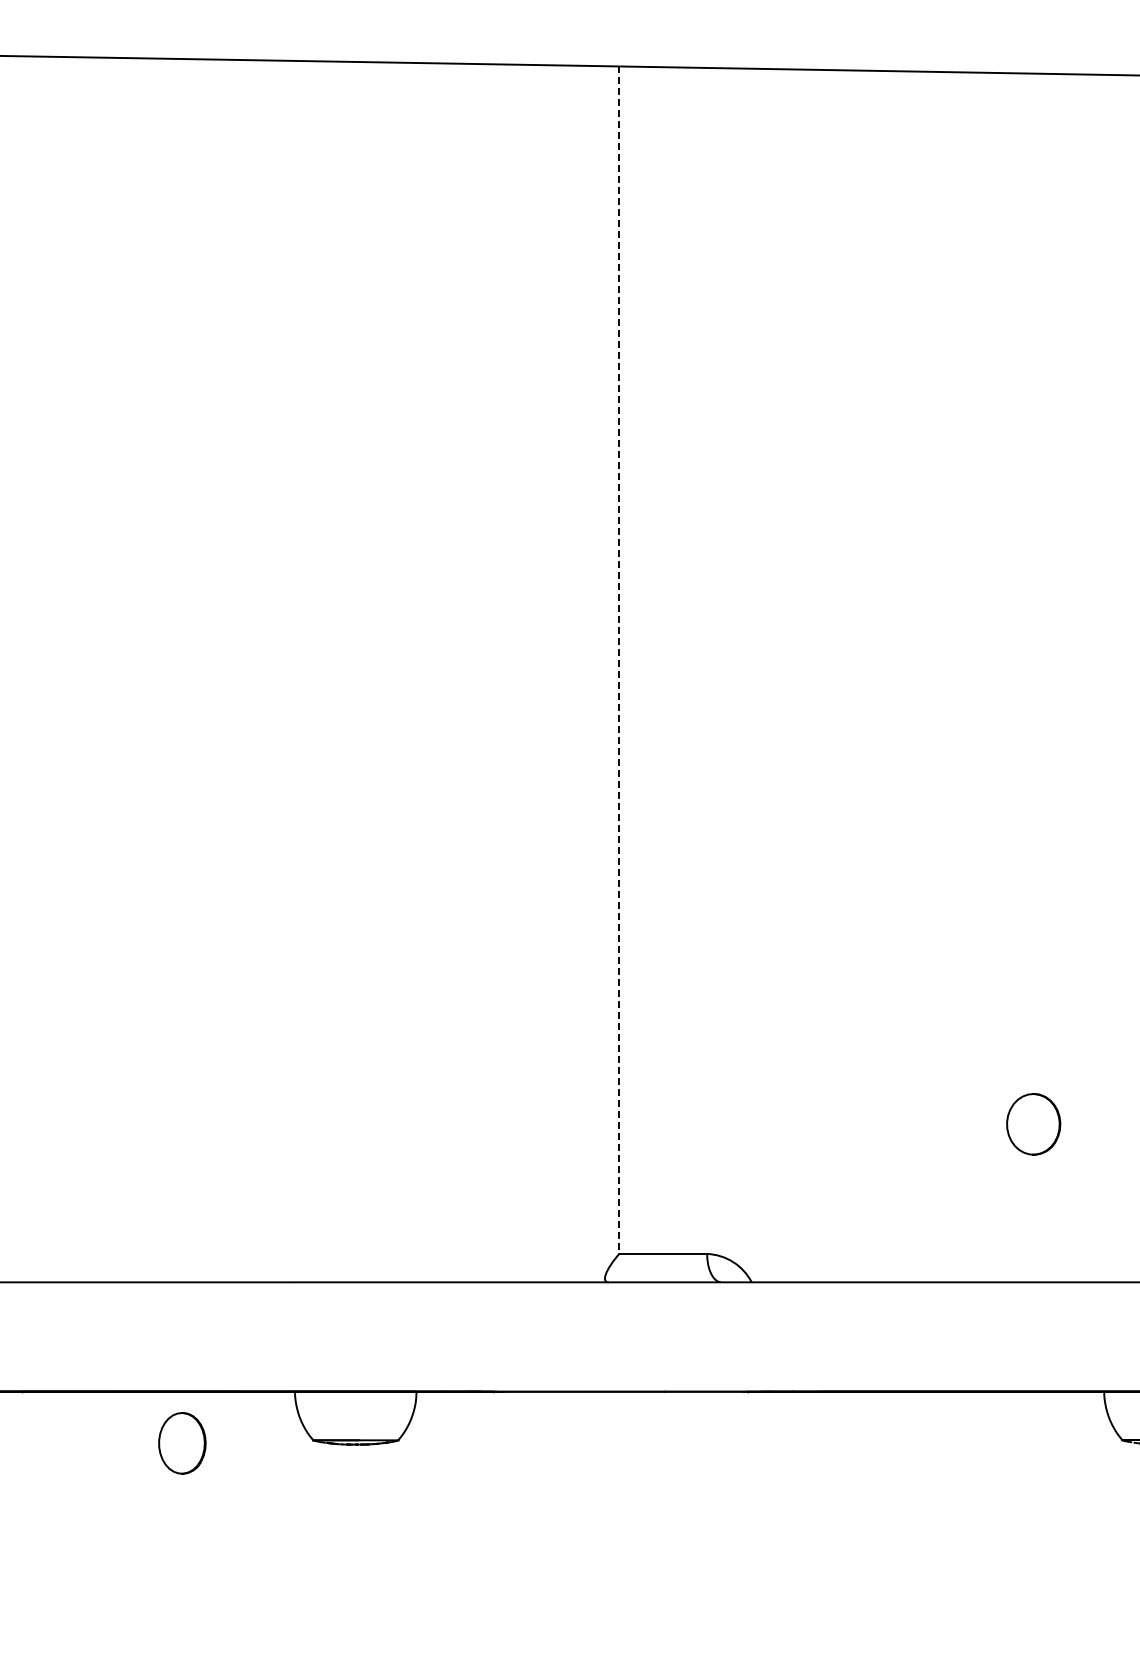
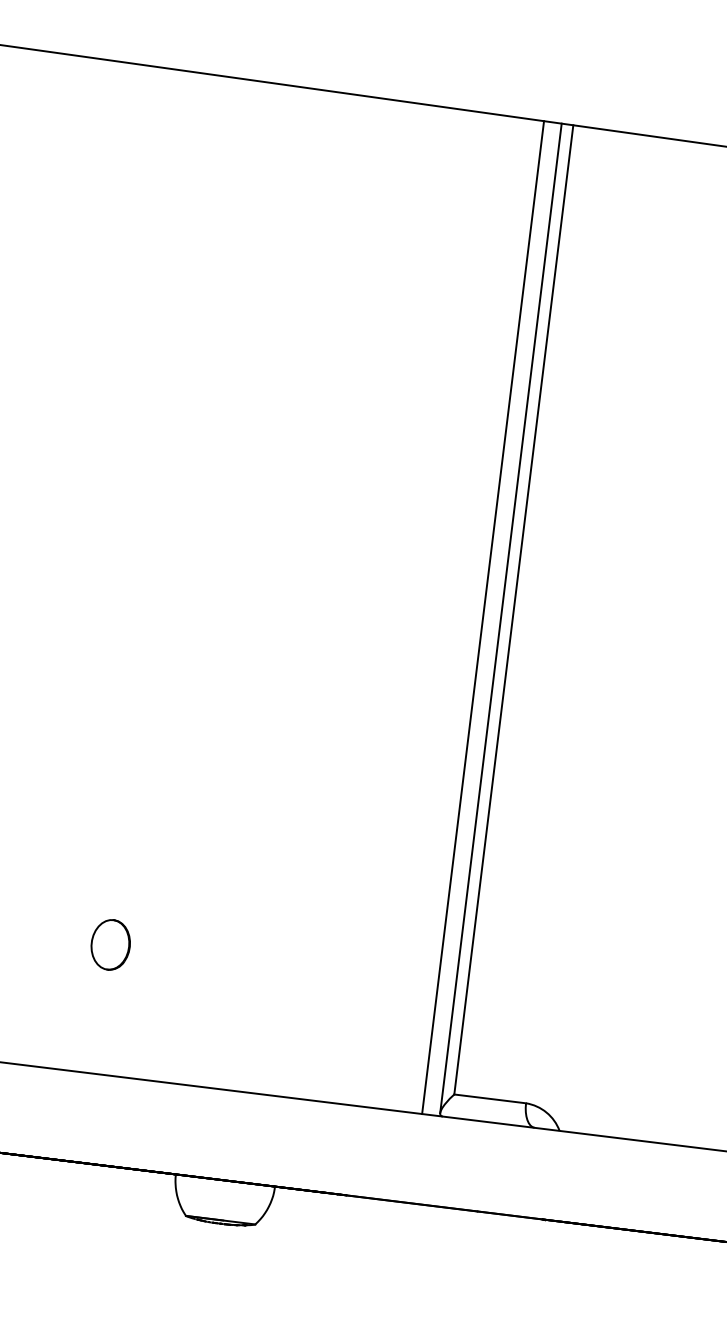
line: (619, 660) -> (514, 610), dashed -> solid
line: (604, 672) -> (500, 618), added
line: (583, 673) -> (483, 617), added
part: (182, 1443) -> (110, 945), moved

